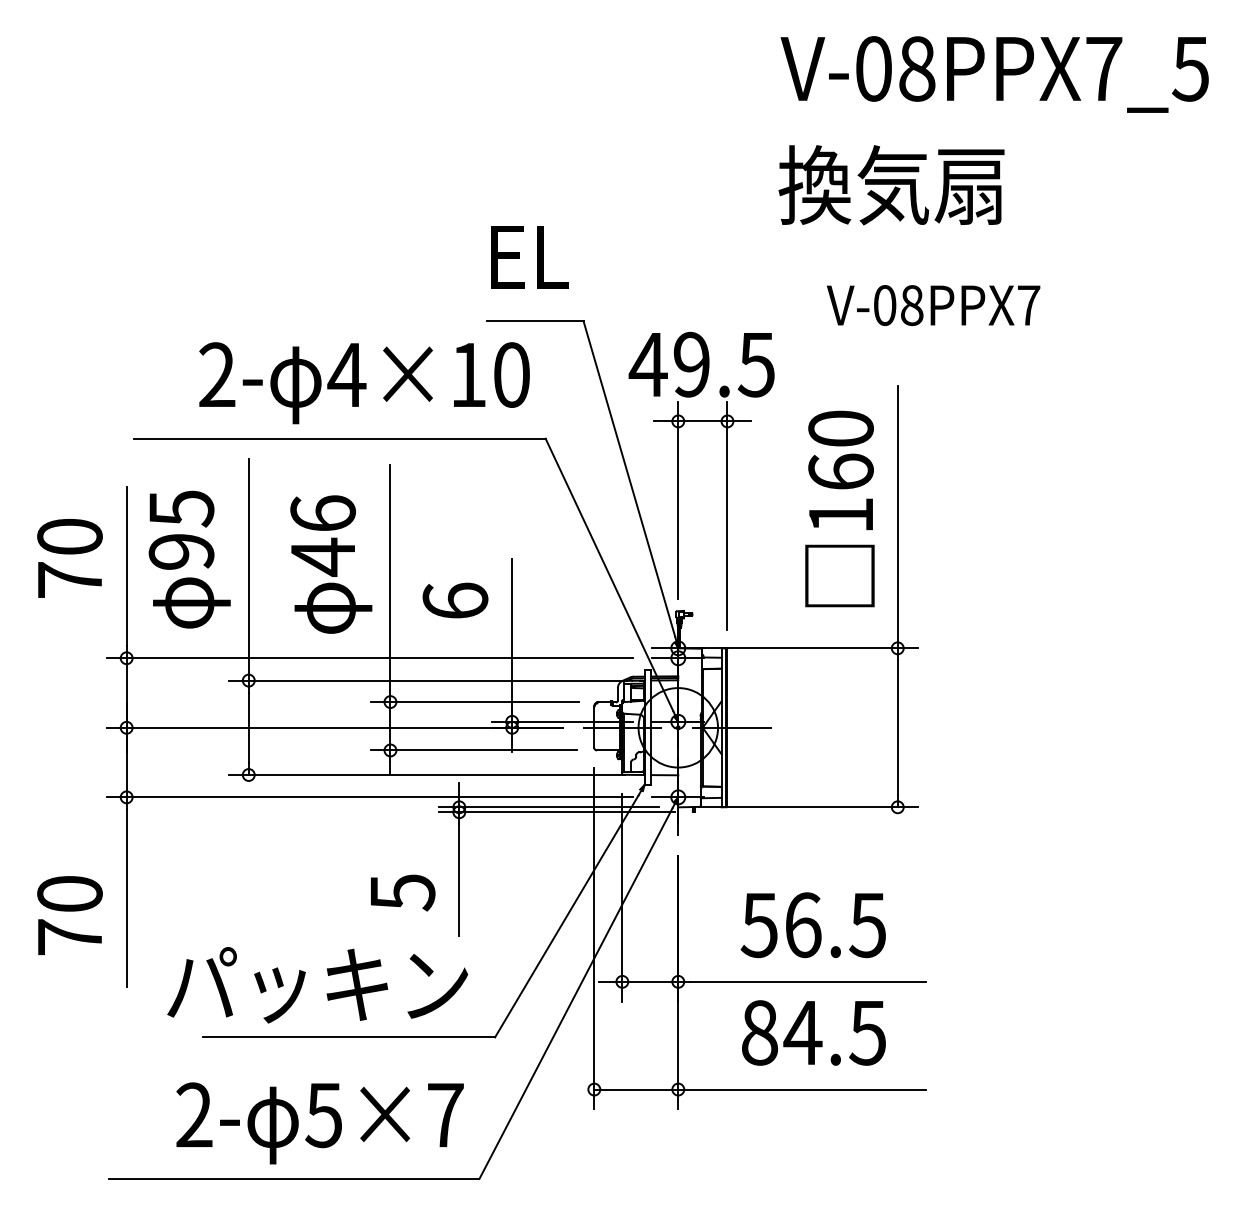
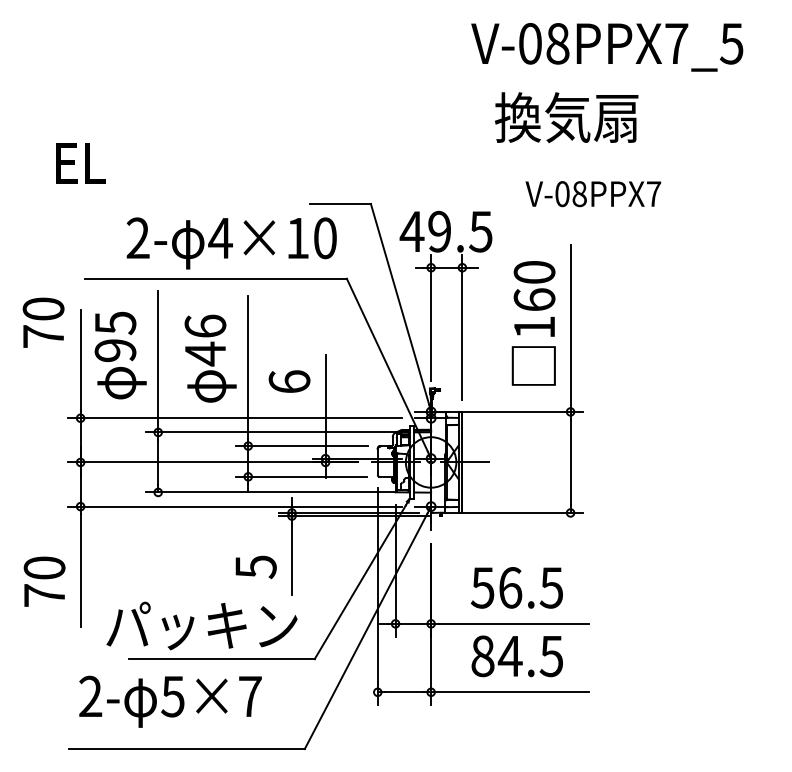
text: (995, 74) -> (607, 47), moved
text: (529, 257) -> (80, 163), moved
text: (69, 557) -> (43, 322), moved
text: (320, 1122) -> (170, 701), moved

